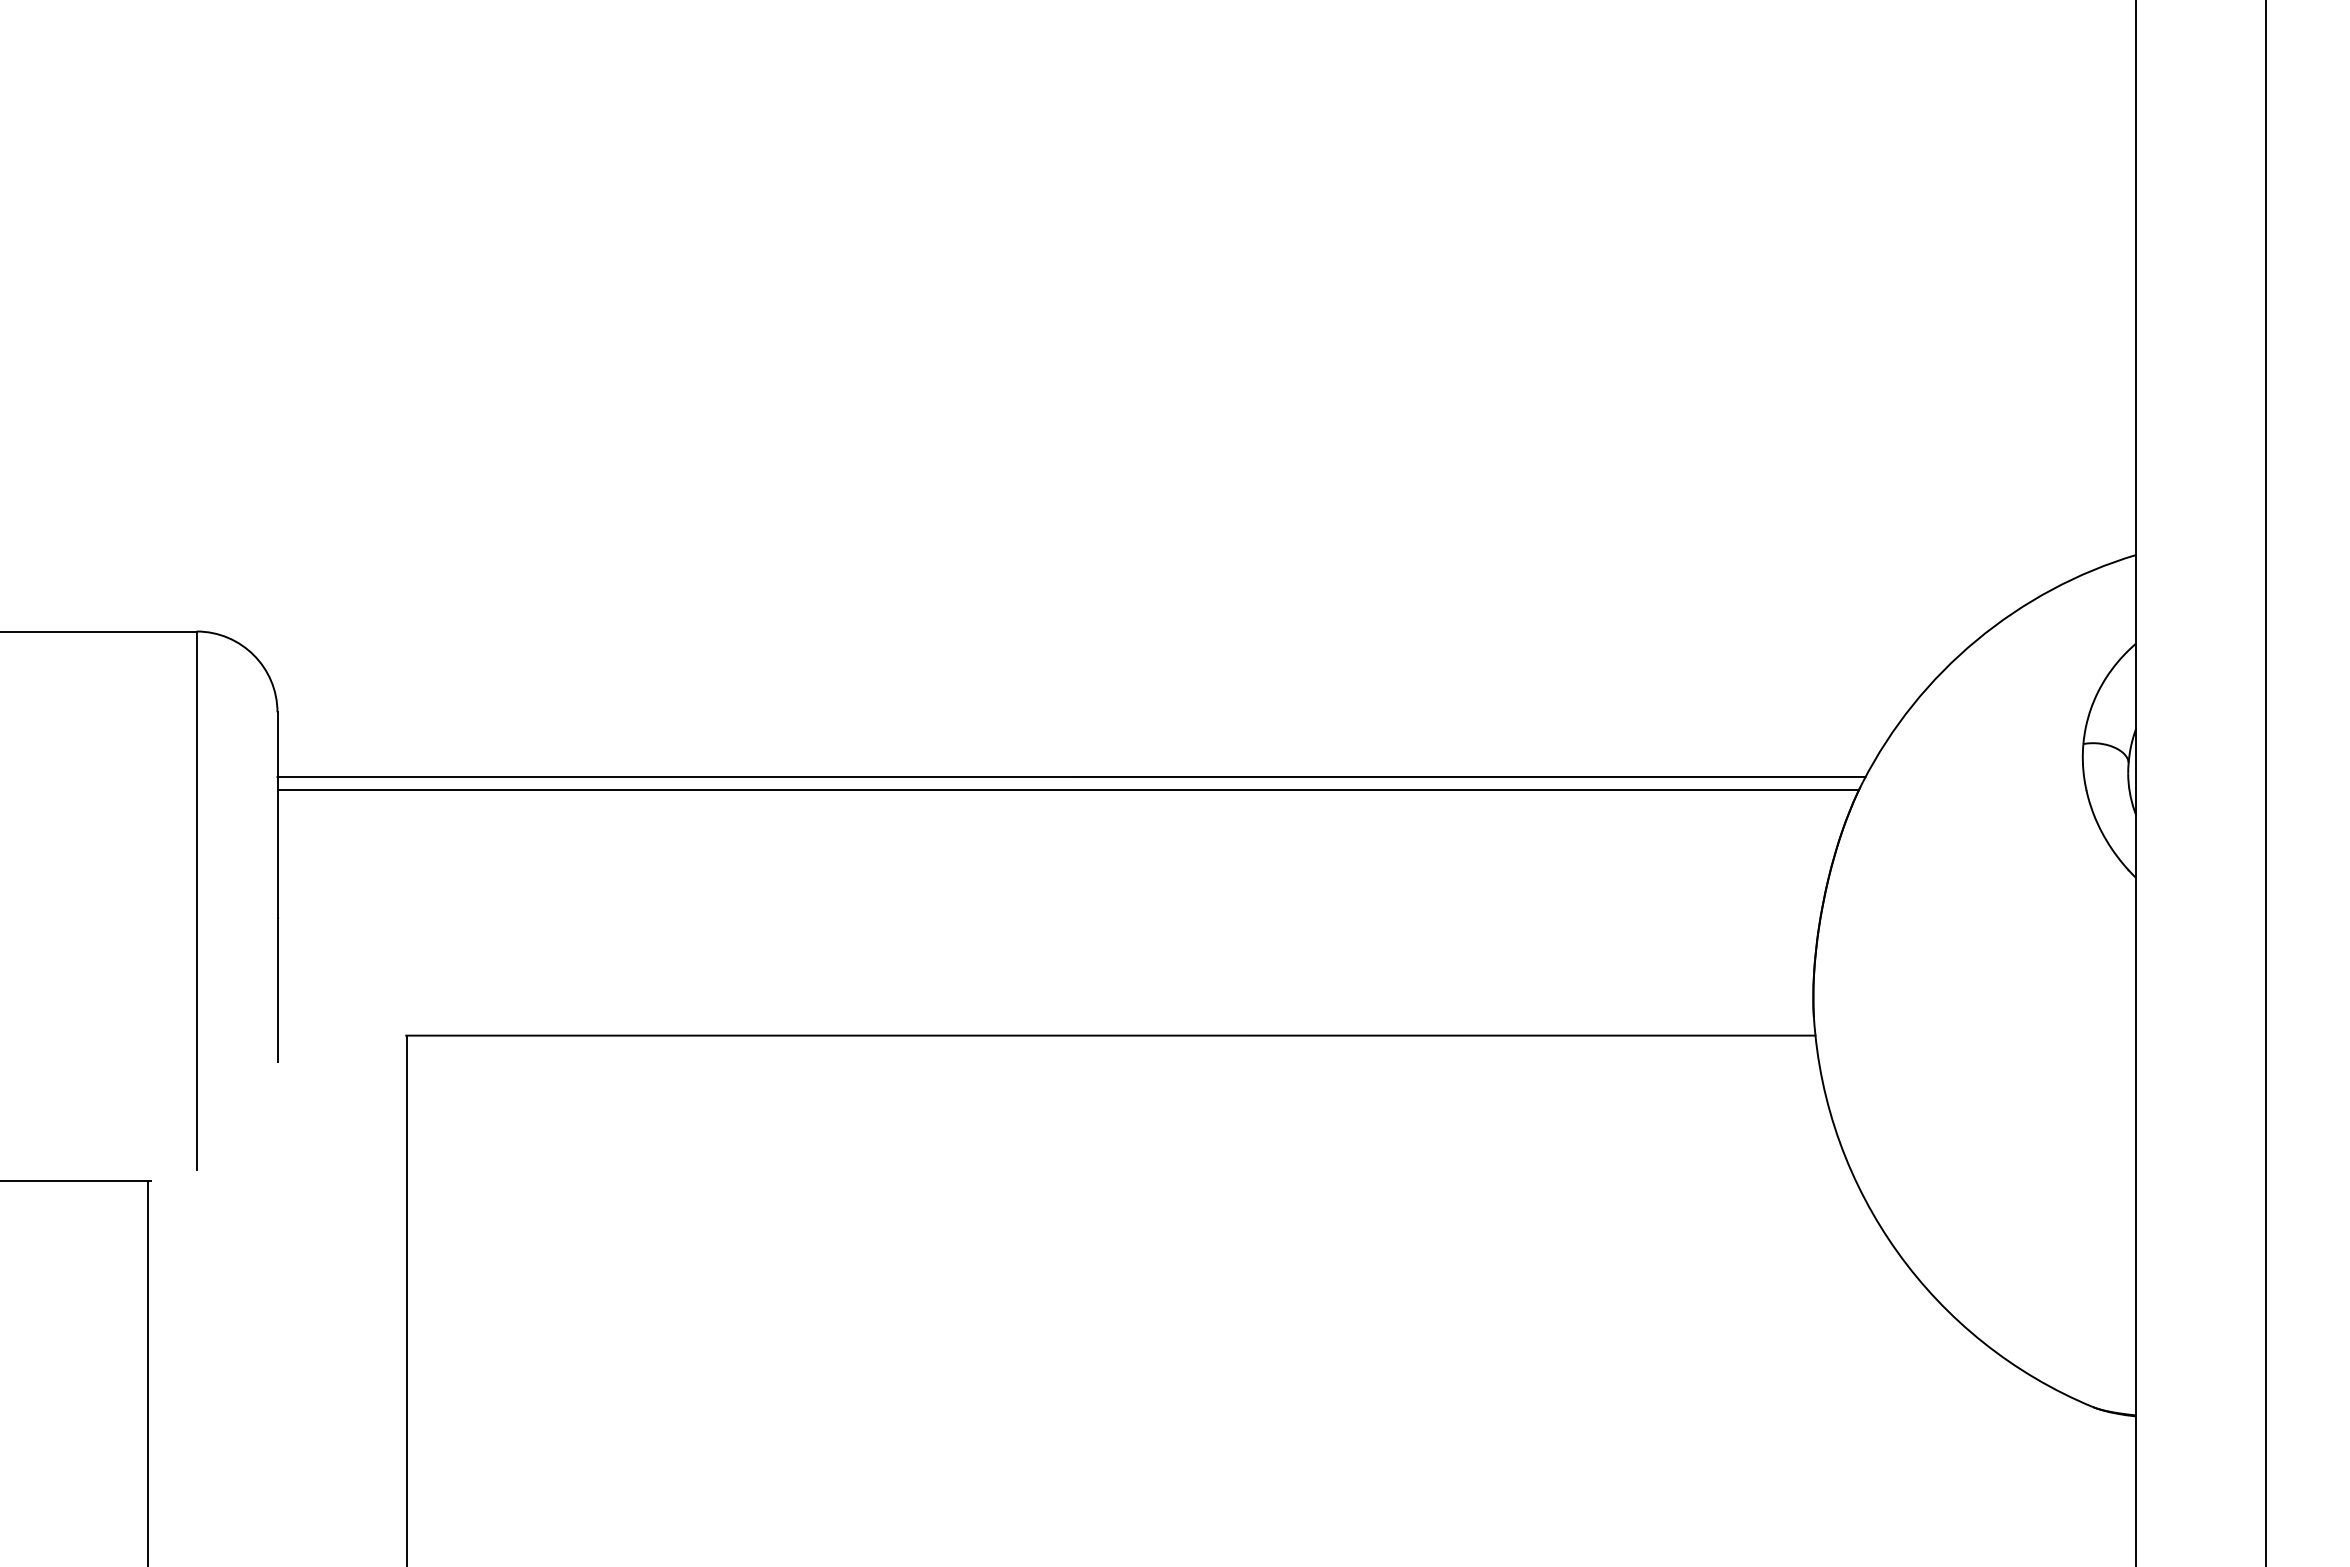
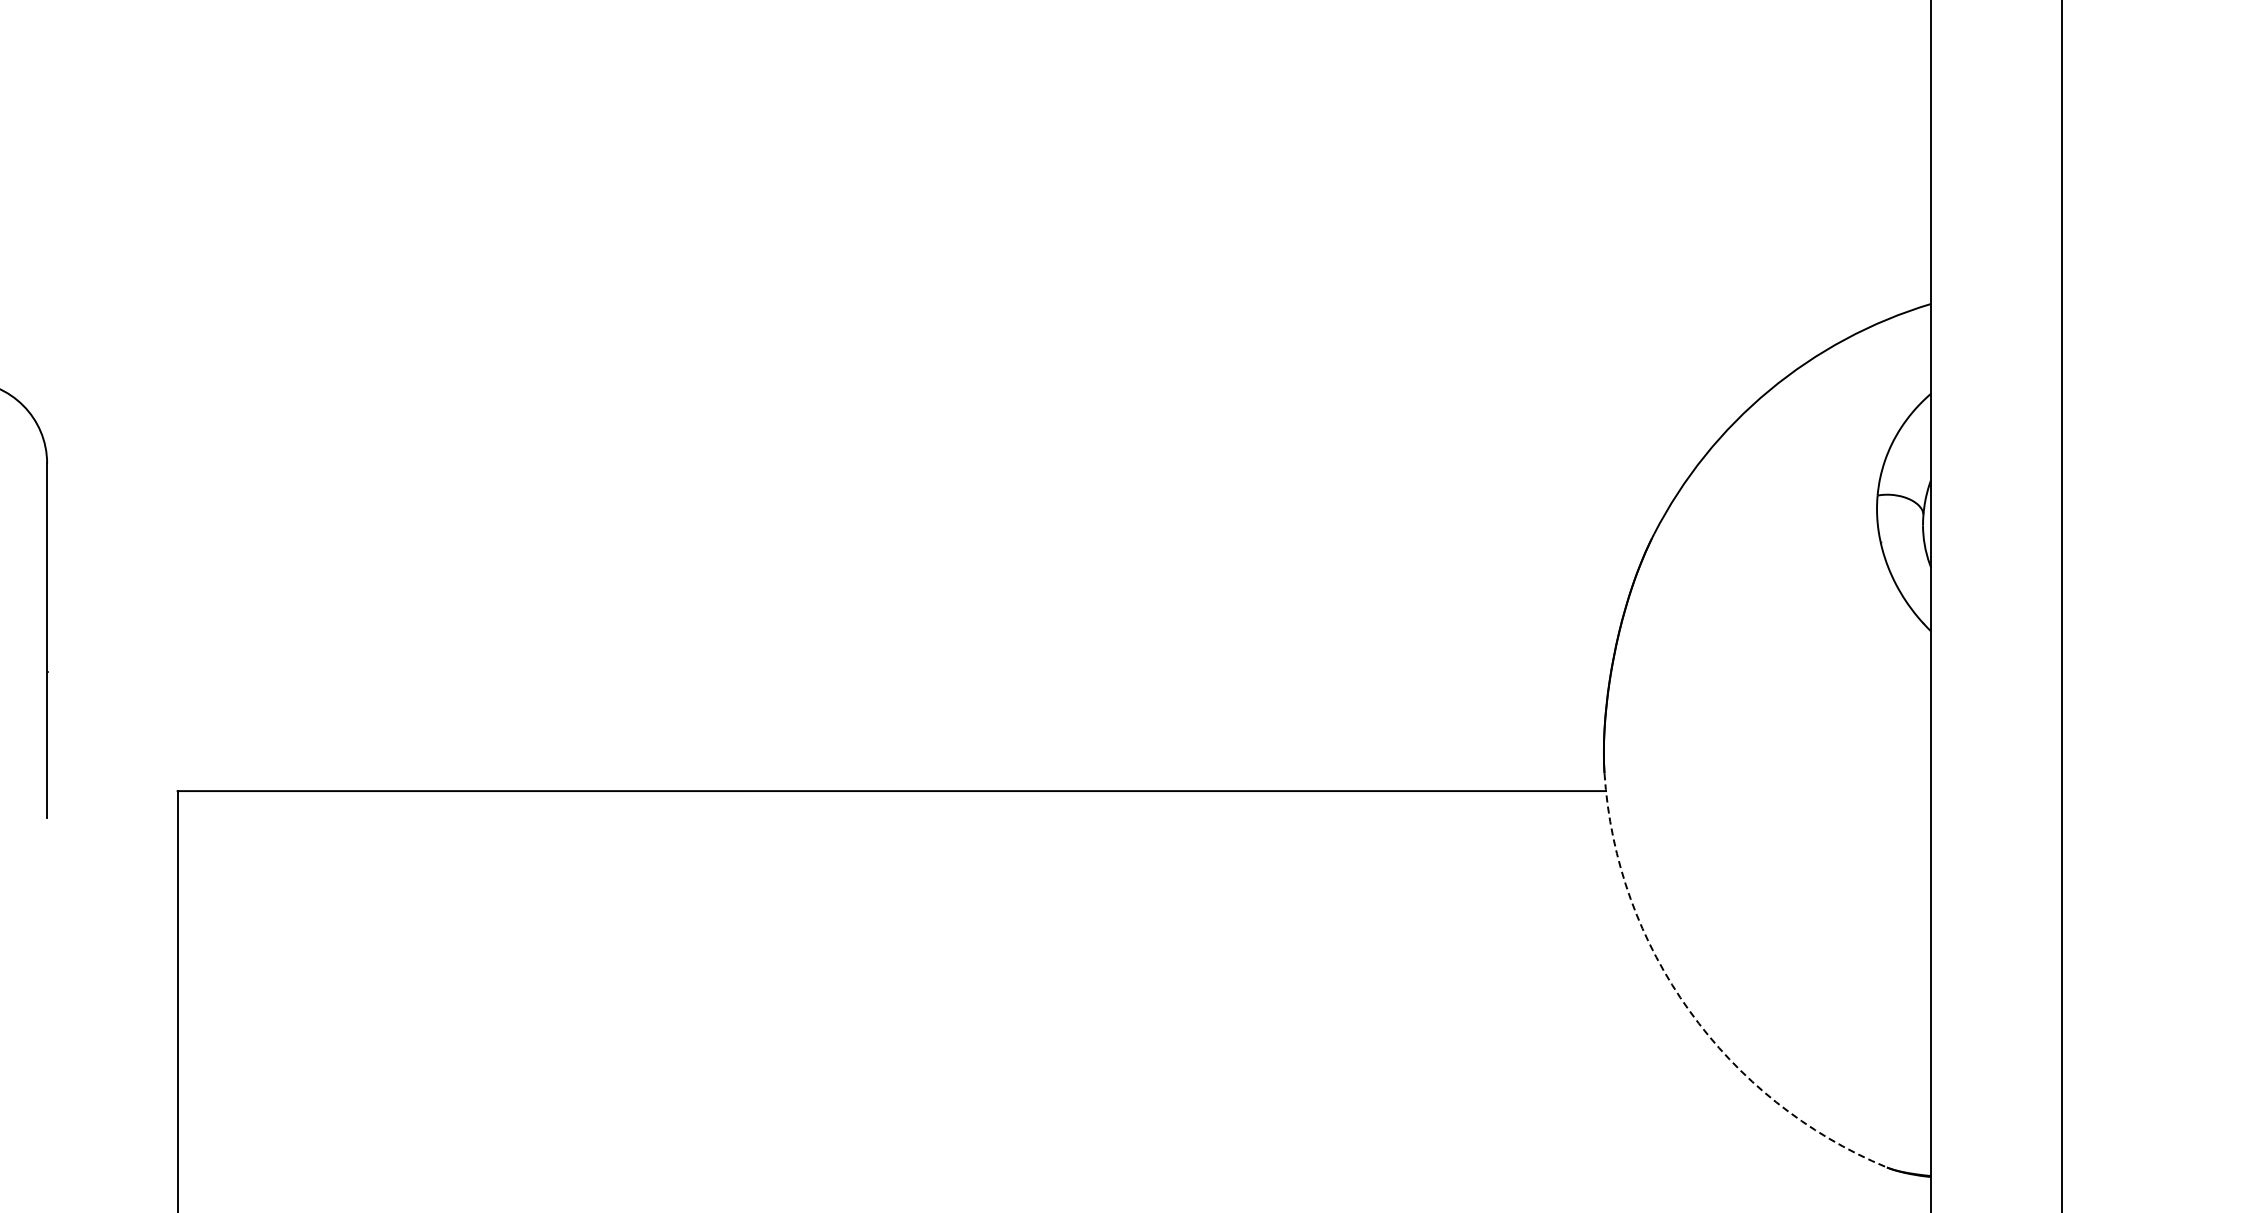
line: (1071, 777) -> (851, 529), removed
line: (1067, 790) -> (847, 542), removed
arc: (1897, 1252) -> (1689, 1010), solid -> dashed

